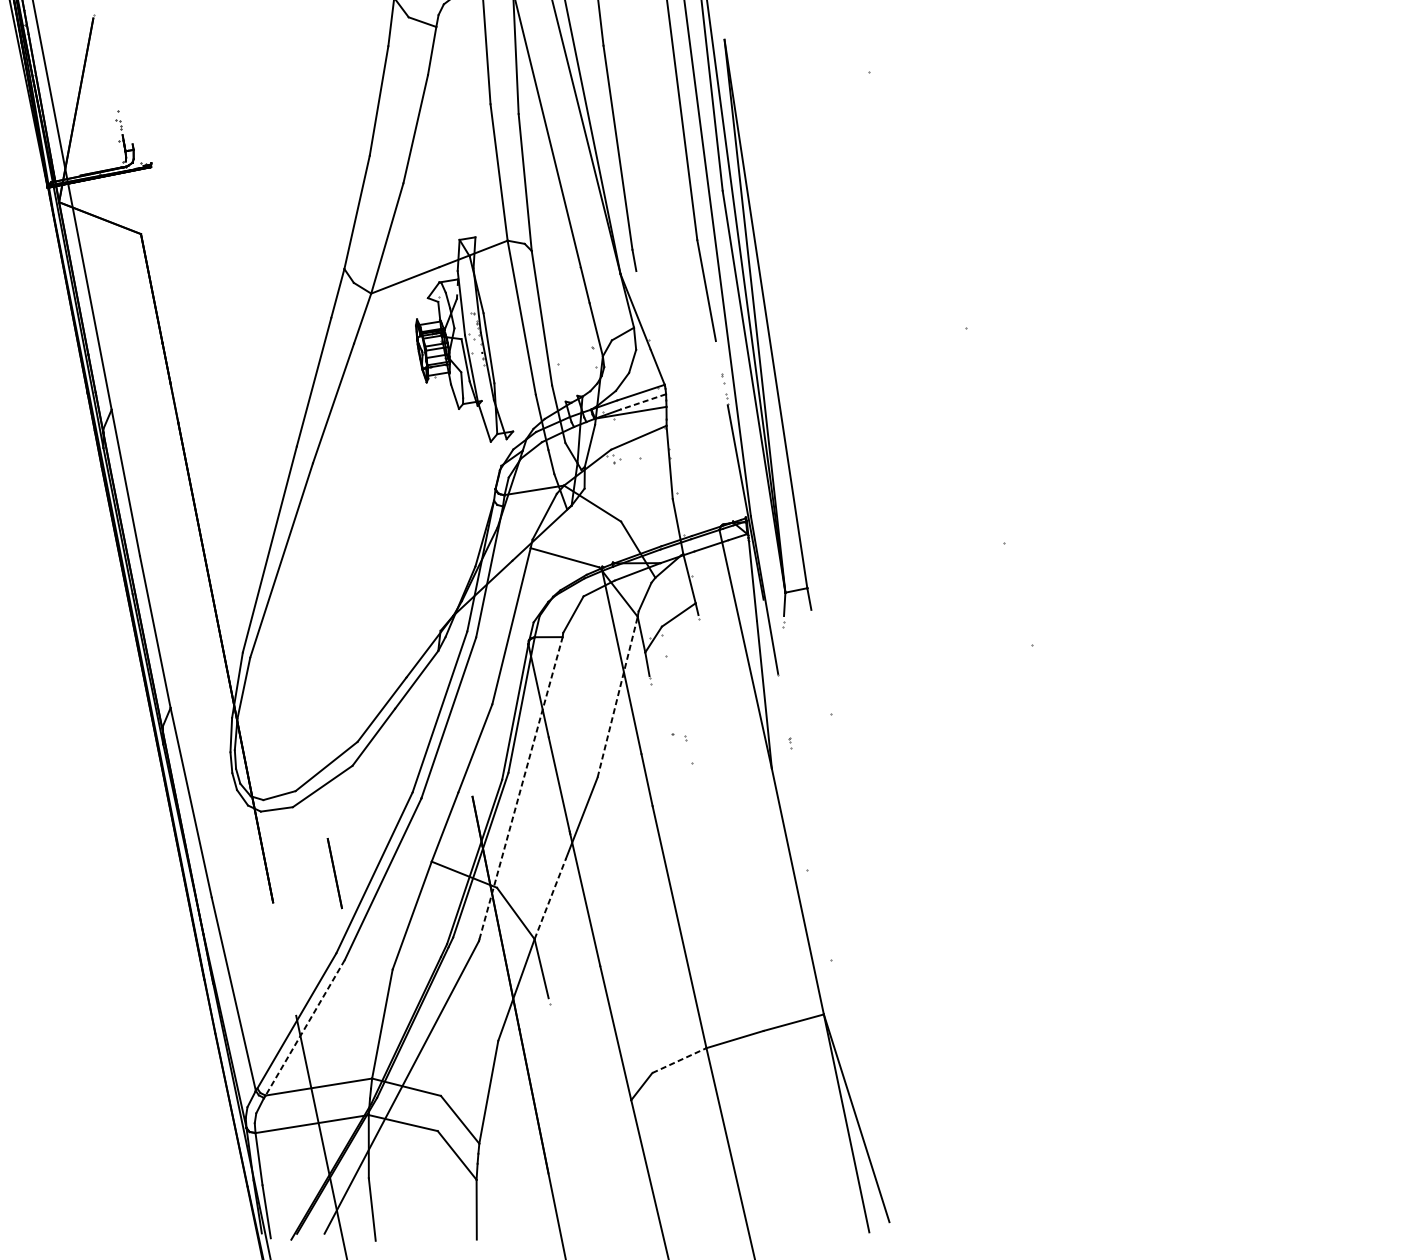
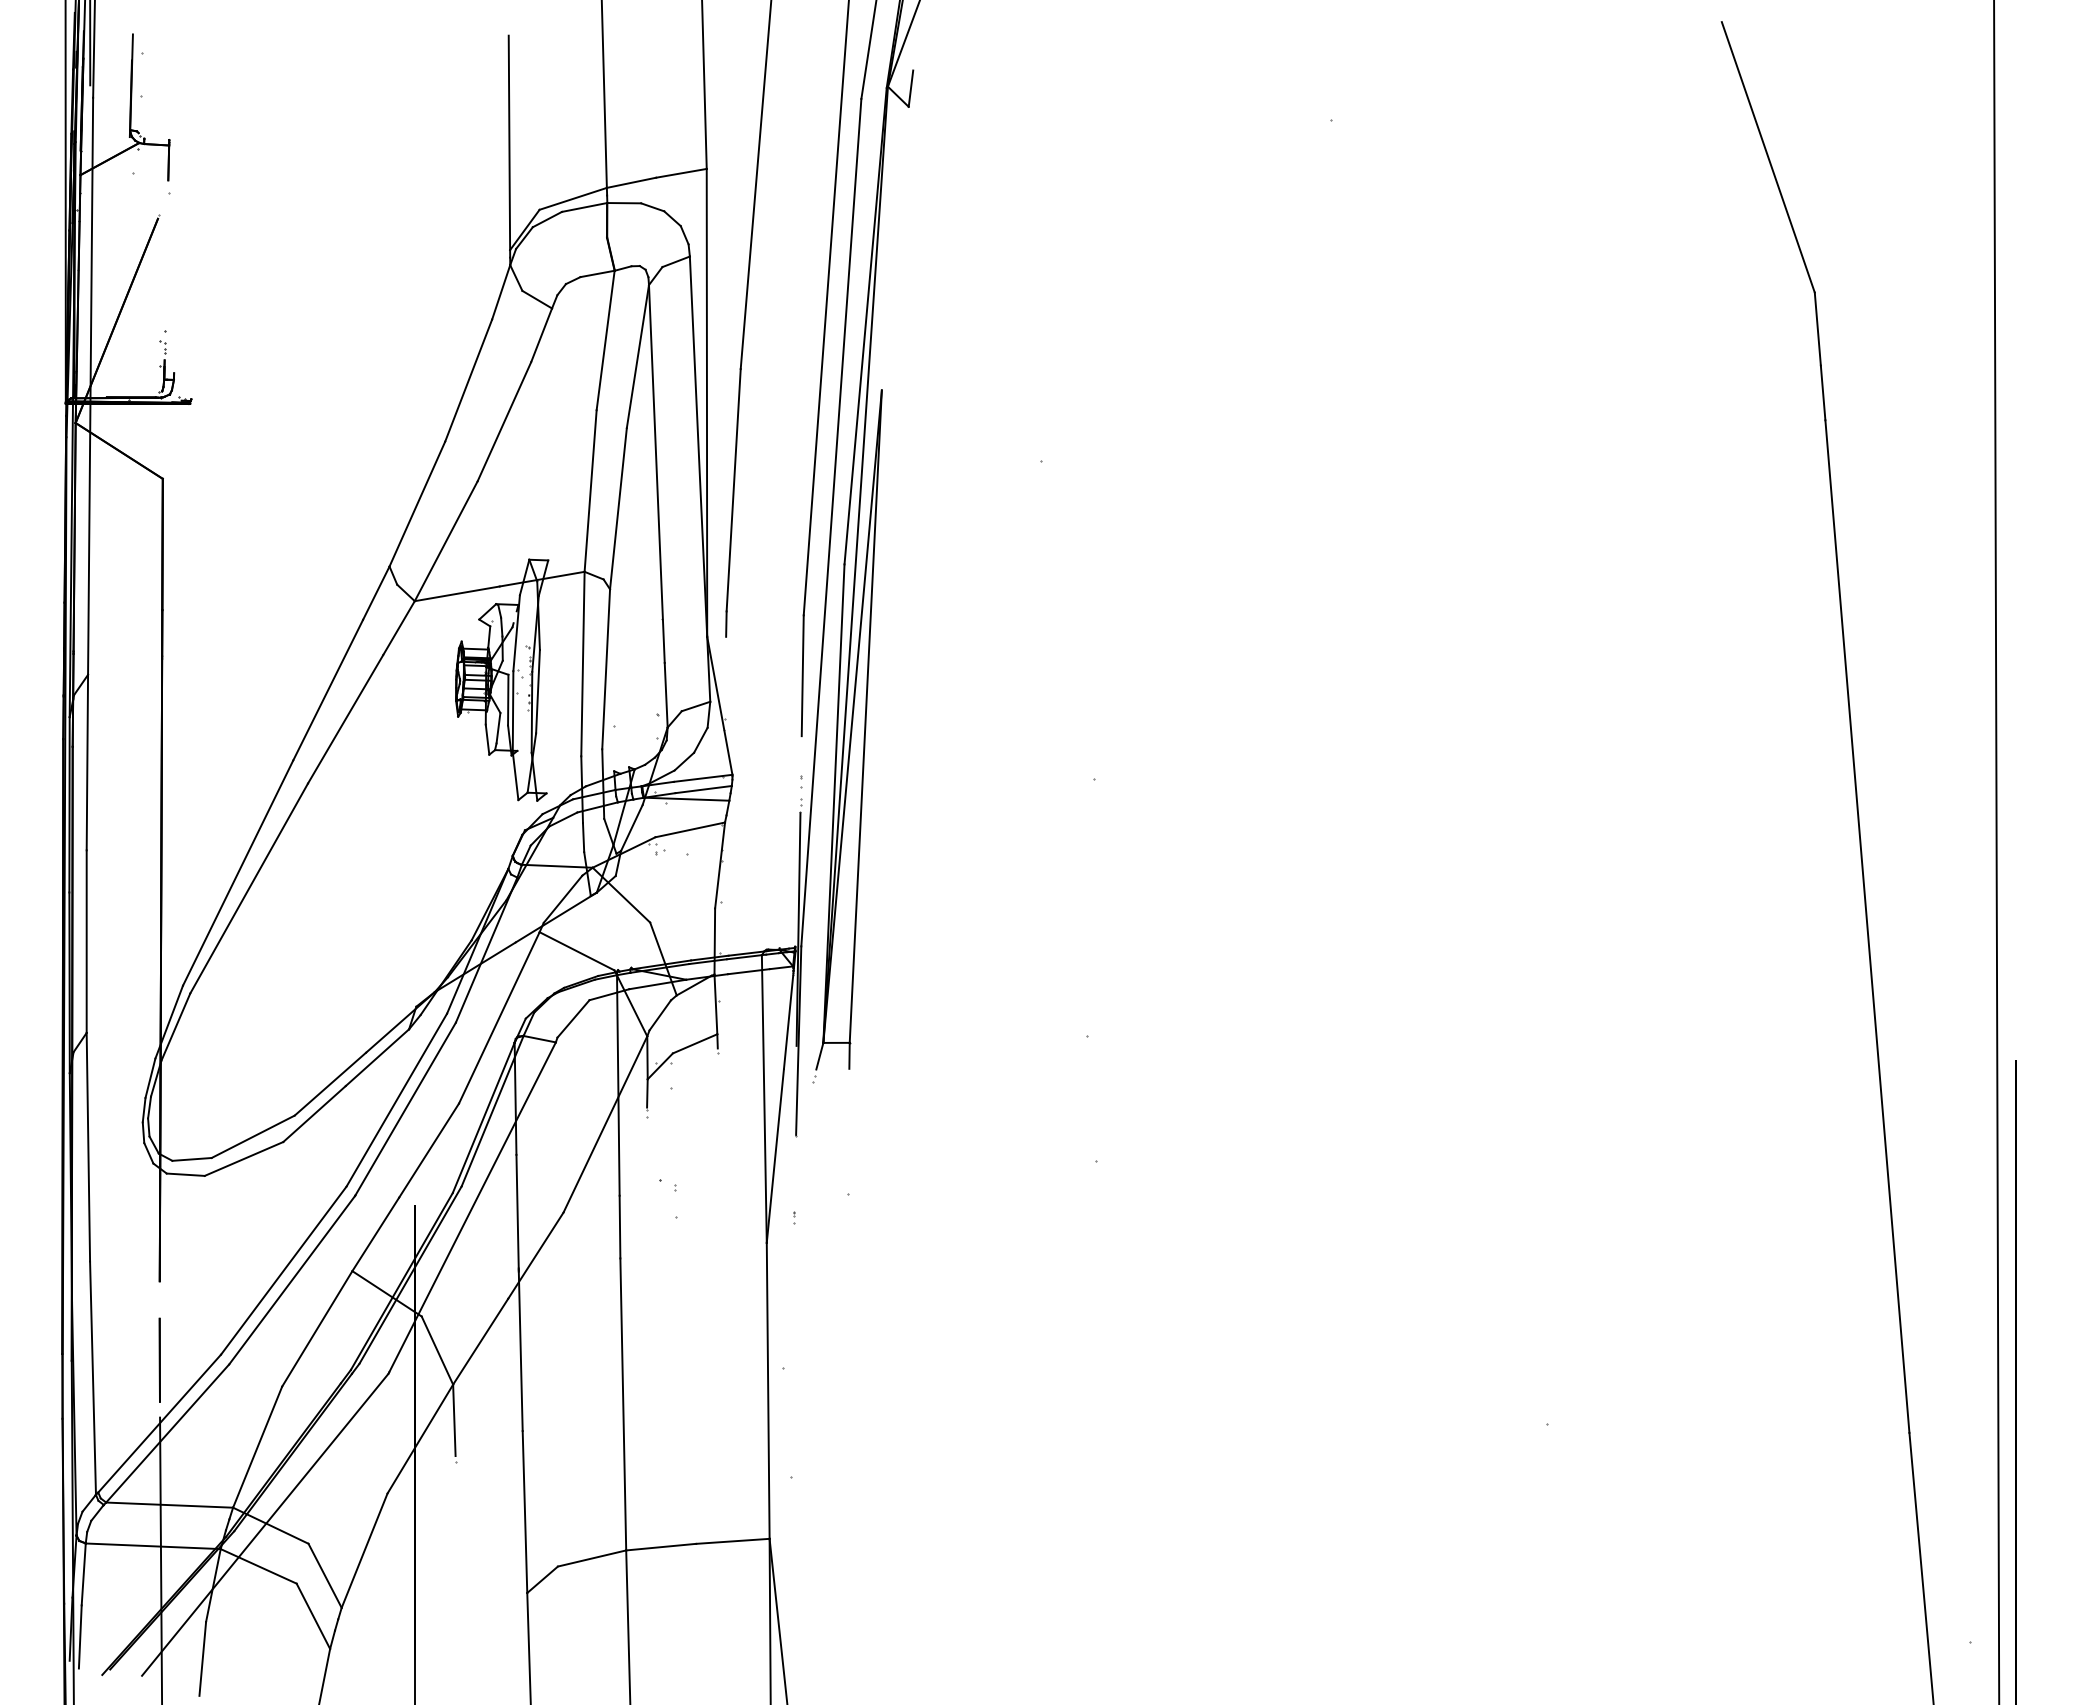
line: (643, 401) -> (703, 789), dashed -> solid
line: (617, 697) -> (605, 1124), dashed -> solid
line: (521, 788) -> (472, 1207), dashed -> solid
line: (334, 872) -> (159, 1359), moved
line: (550, 898) -> (480, 1341), dashed -> solid
line: (305, 1027) -> (167, 1433), dashed -> solid
line: (679, 1060) -> (592, 1558), dashed -> solid

